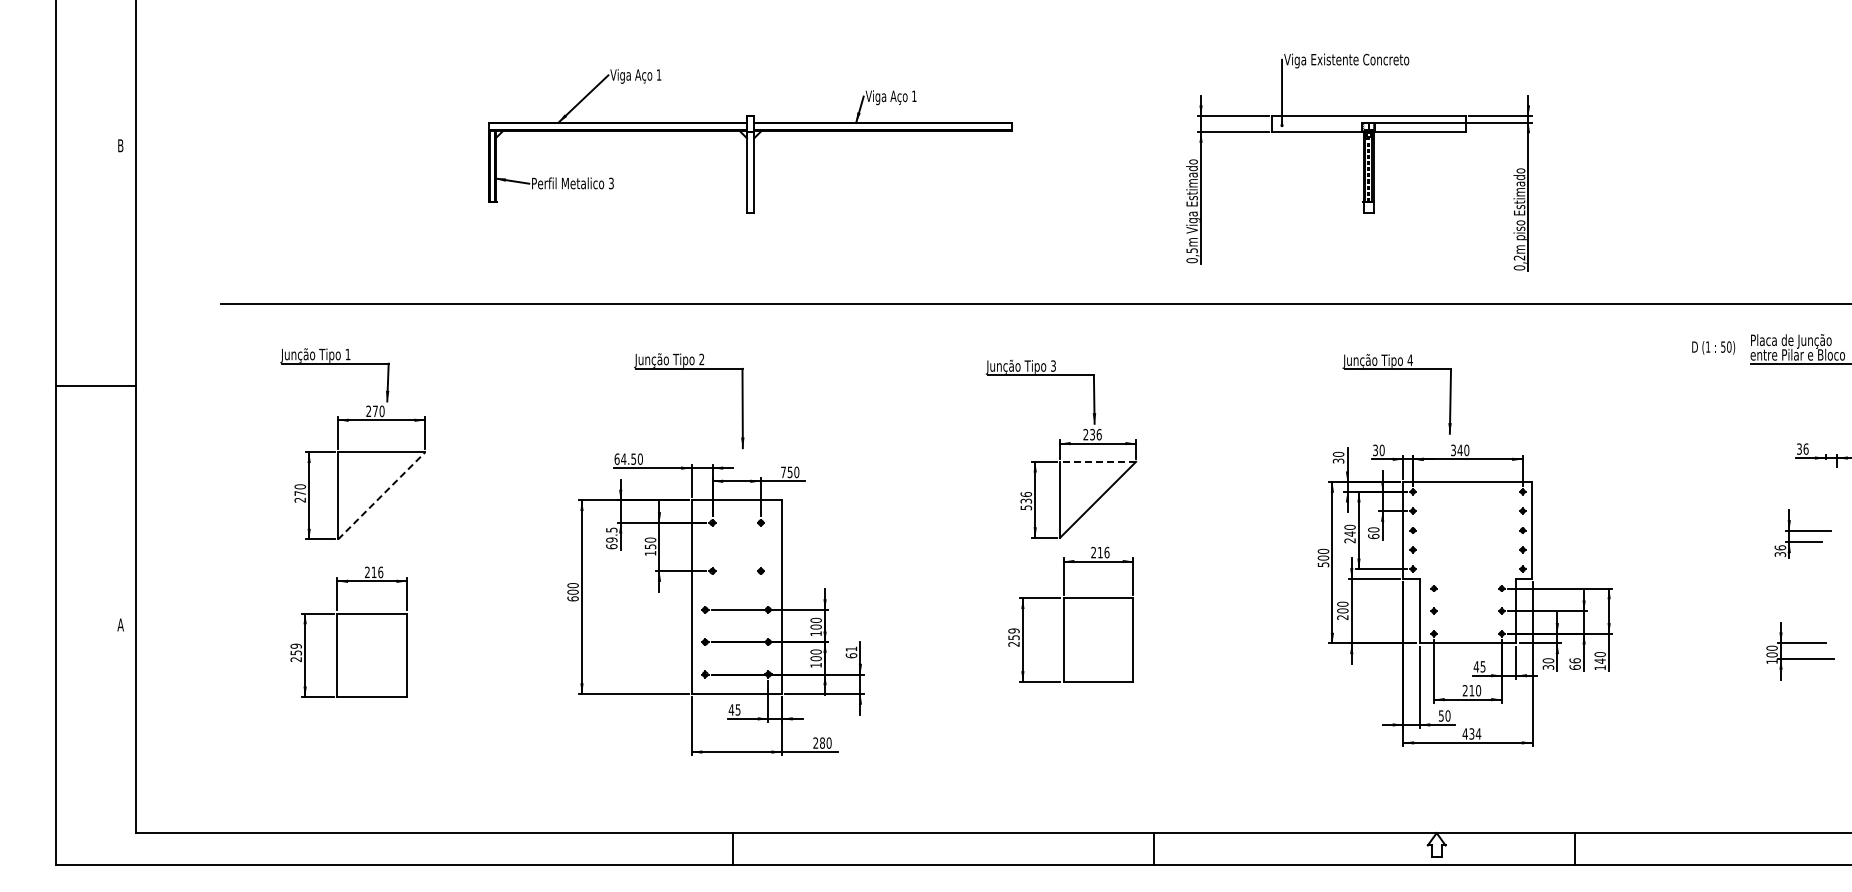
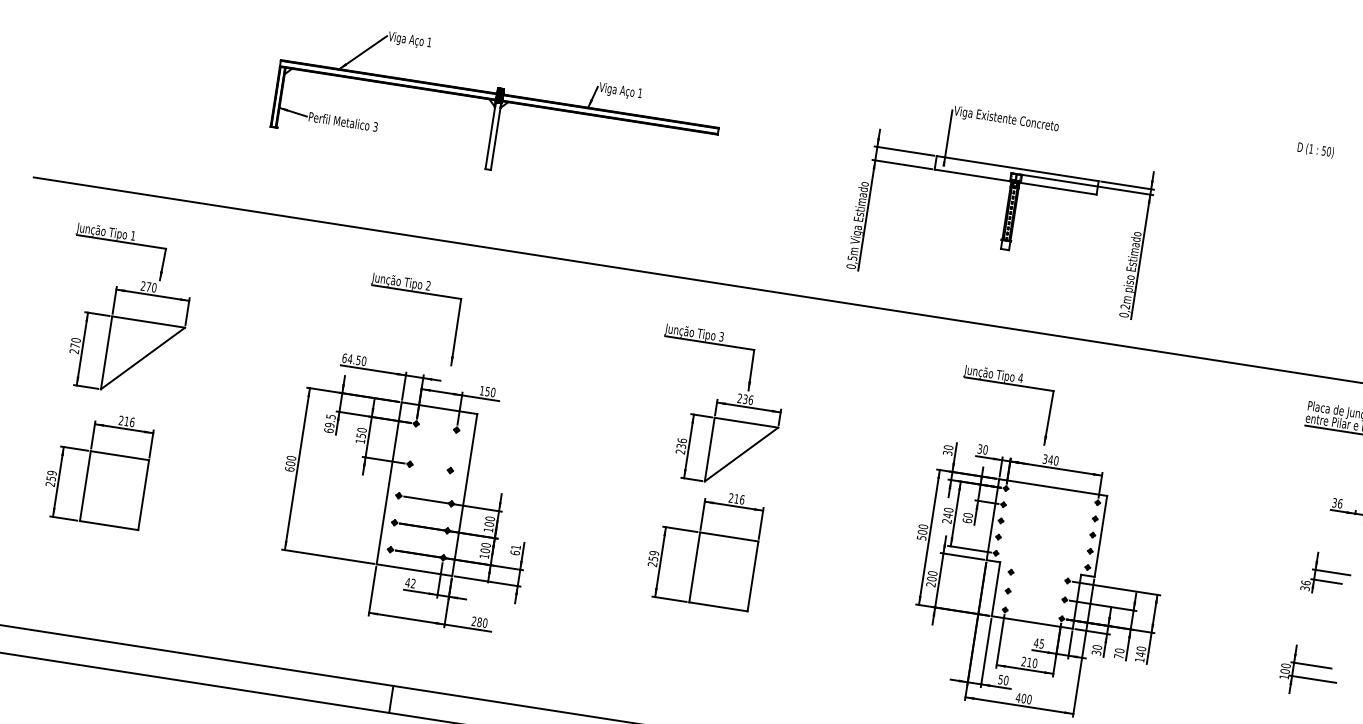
hatch: (750, 124) -> (499, 95), added
text: (1713, 347) -> (1315, 150), moved
line: (1097, 461) -> (746, 422), dashed -> solid
text: (783, 471) -> (482, 390), 750 -> 150
line: (381, 495) -> (142, 358), dashed -> solid
text: (1026, 507) -> (680, 451), 536 -> 236
text: (1574, 663) -> (1118, 653), 66 -> 70
text: (737, 709) -> (412, 583), 45 -> 42
text: (1475, 733) -> (1026, 698), 434 -> 400

